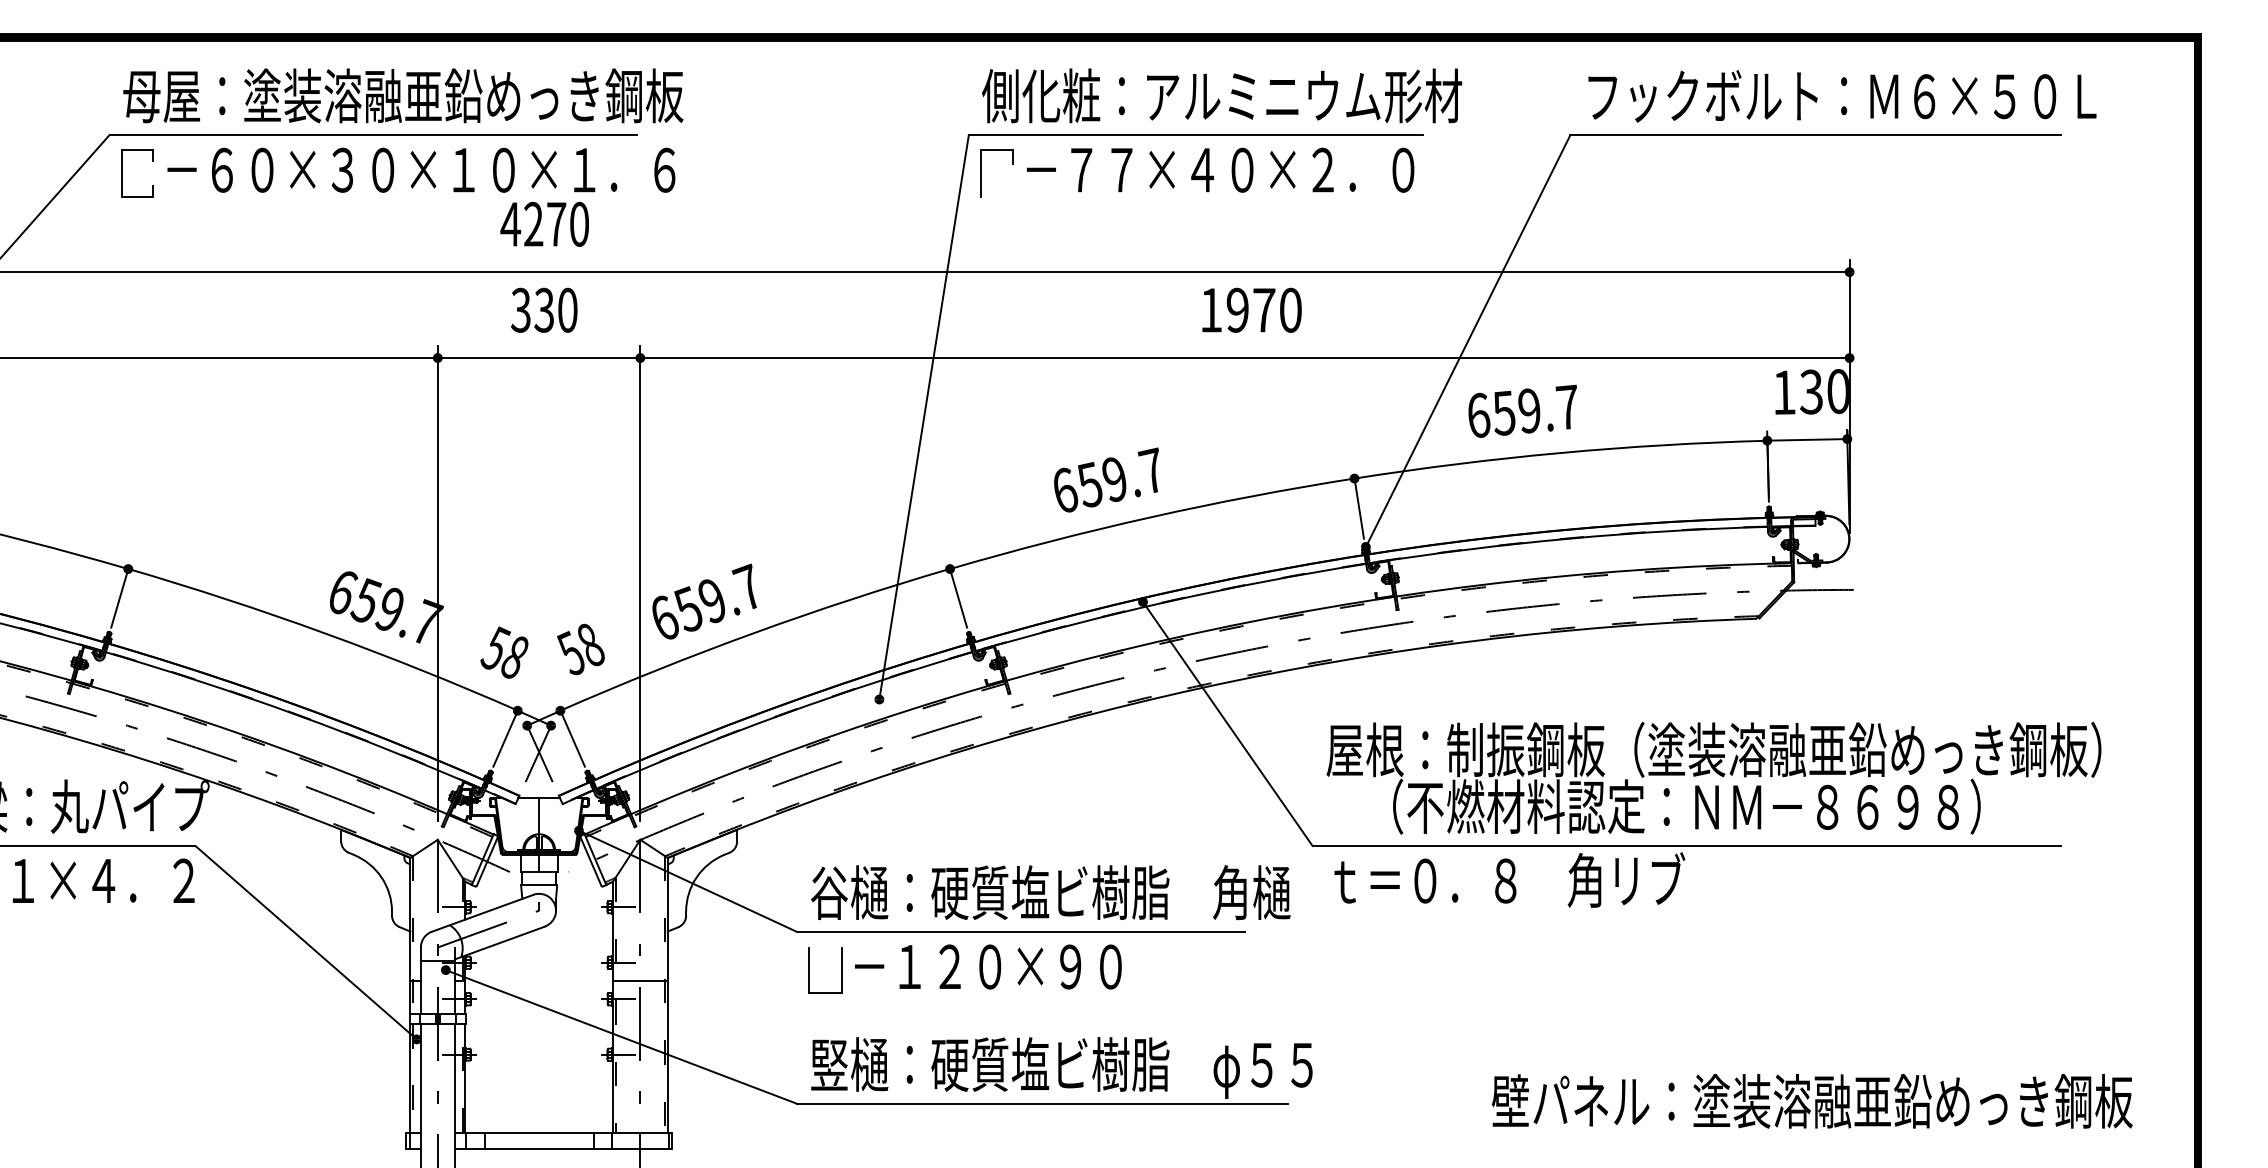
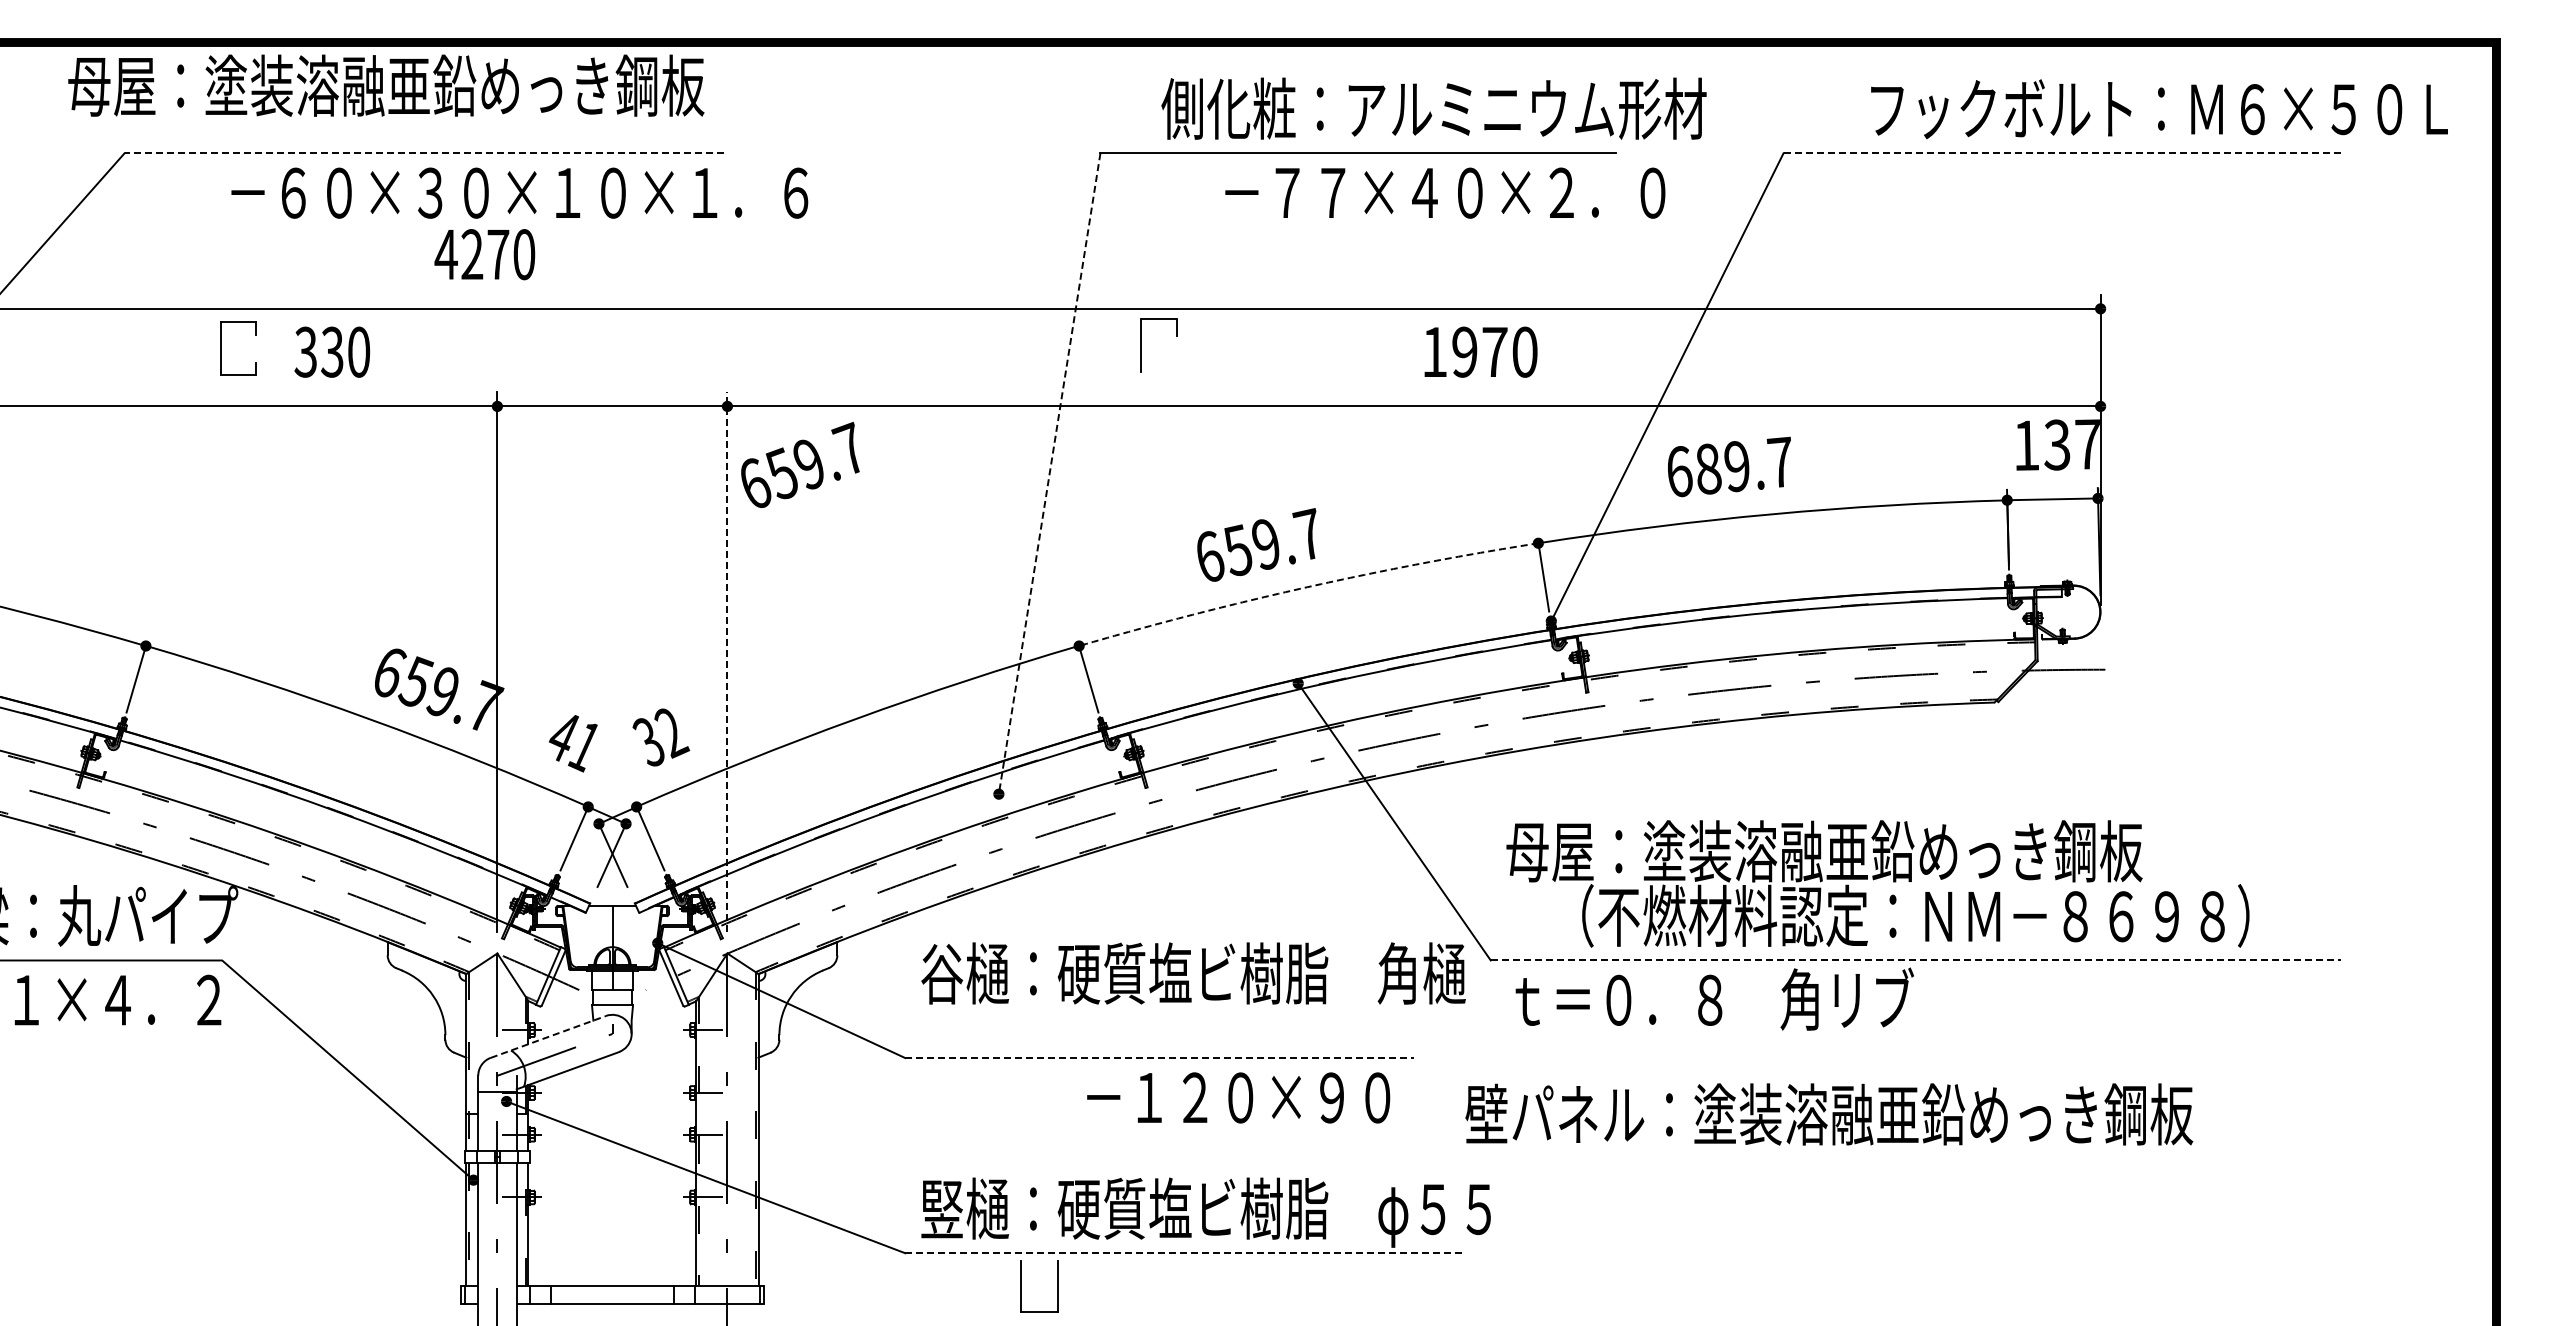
text: (403, 95) -> (386, 85), moved
text: (1221, 95) -> (1433, 108), moved
text: (1842, 96) -> (2159, 109), moved
line: (373, 135) -> (424, 153), solid -> dashed
line: (1816, 135) -> (2062, 153), solid -> dashed
text: (421, 169) -> (519, 192), moved
text: (1220, 169) -> (1445, 192), moved
part: (122, 173) -> (221, 348), moved
part: (981, 173) -> (1141, 345), moved
text: (544, 224) -> (484, 254), moved
text: (544, 309) -> (332, 351), moved
text: (1251, 309) -> (1480, 351), moved
text: (1838, 390) -> (2087, 443), 130 -> 137
text: (1505, 412) -> (1709, 468), 659.7 -> 689.7
line: (923, 418) -> (1049, 474), solid -> dashed
arc: (1151, 517) -> (1307, 587), solid -> dashed
line: (640, 583) -> (727, 662), solid -> dashed
text: (704, 601) -> (800, 464), moved
text: (582, 648) -> (661, 736), 58 -> 32
text: (503, 653) -> (572, 741), 58 -> 41
text: (1713, 749) -> (1946, 851), 屋根：制振鋼板（塗装溶融亜鉛めっき鋼板） -> 母屋：塗装溶融亜鉛めっき鋼板
line: (1687, 845) -> (1916, 960), solid -> dashed
text: (1050, 892) -> (1193, 973), moved
line: (482, 912) -> (548, 1036), solid -> dashed
line: (1021, 932) -> (1160, 1058), solid -> dashed
text: (988, 966) -> (1238, 1097), moved
part: (809, 971) -> (1021, 1286), moved
line: (640, 980) -> (727, 1113), removed
text: (1812, 1101) -> (1829, 1114), moved
line: (1042, 1103) -> (1184, 1253), solid -> dashed

